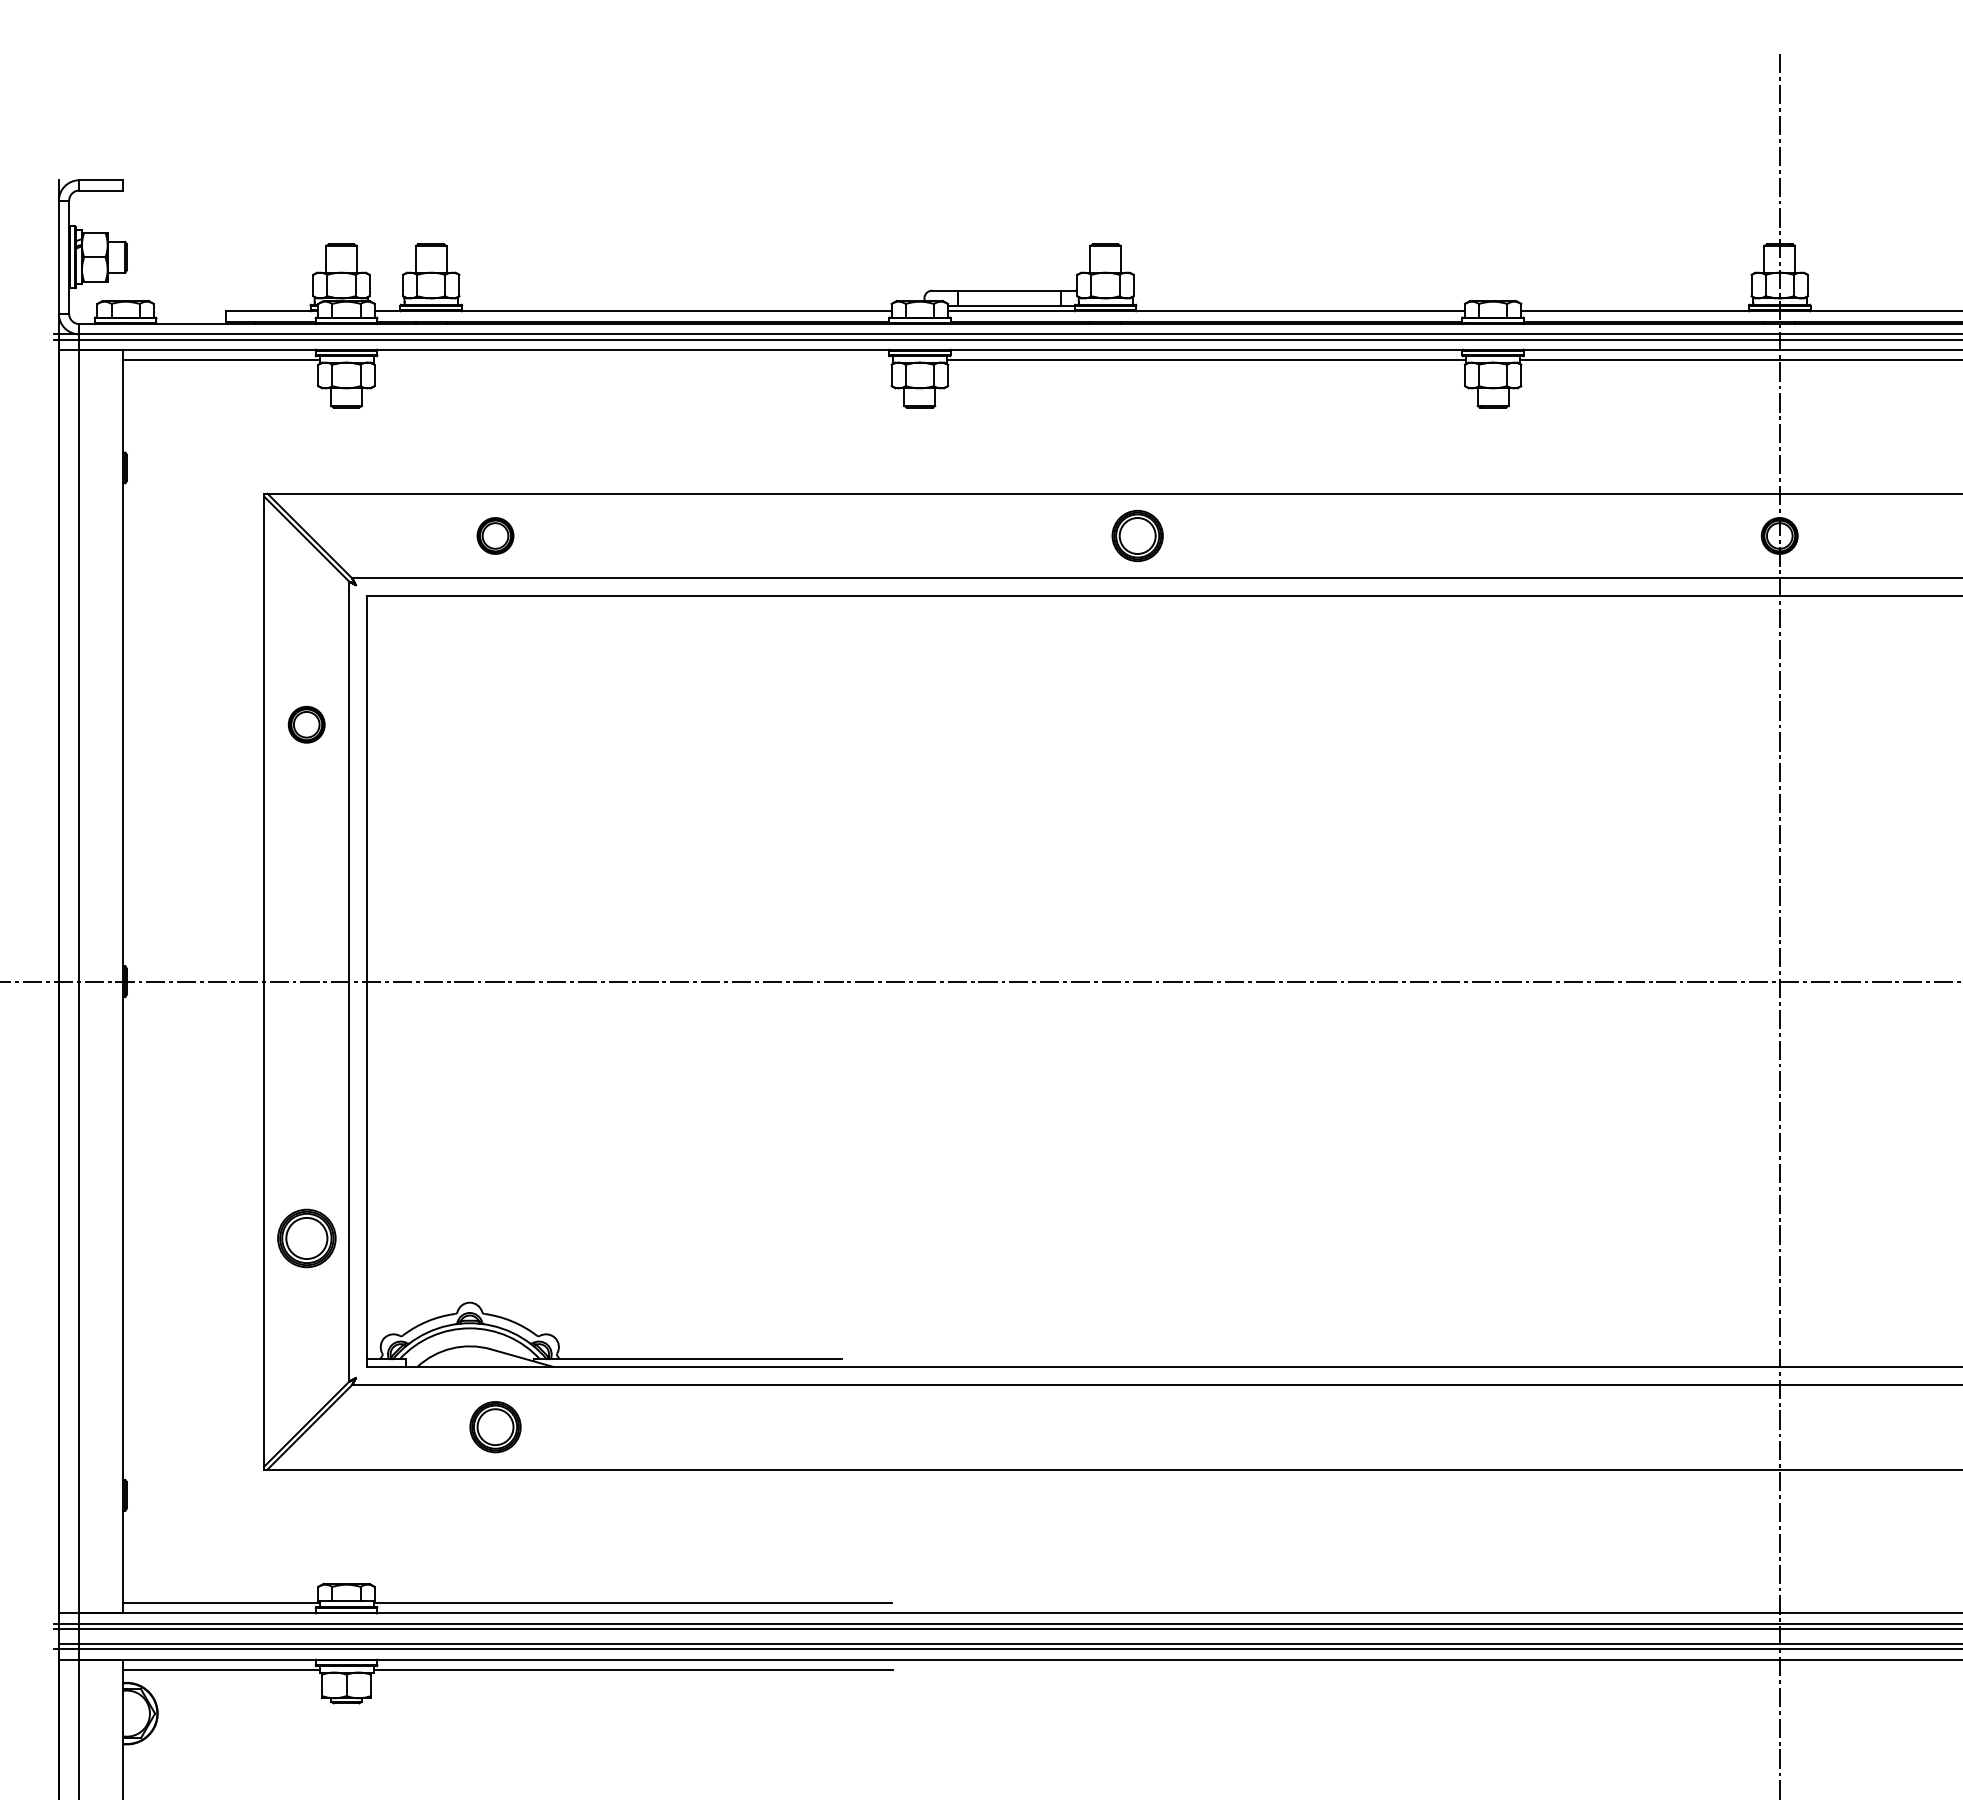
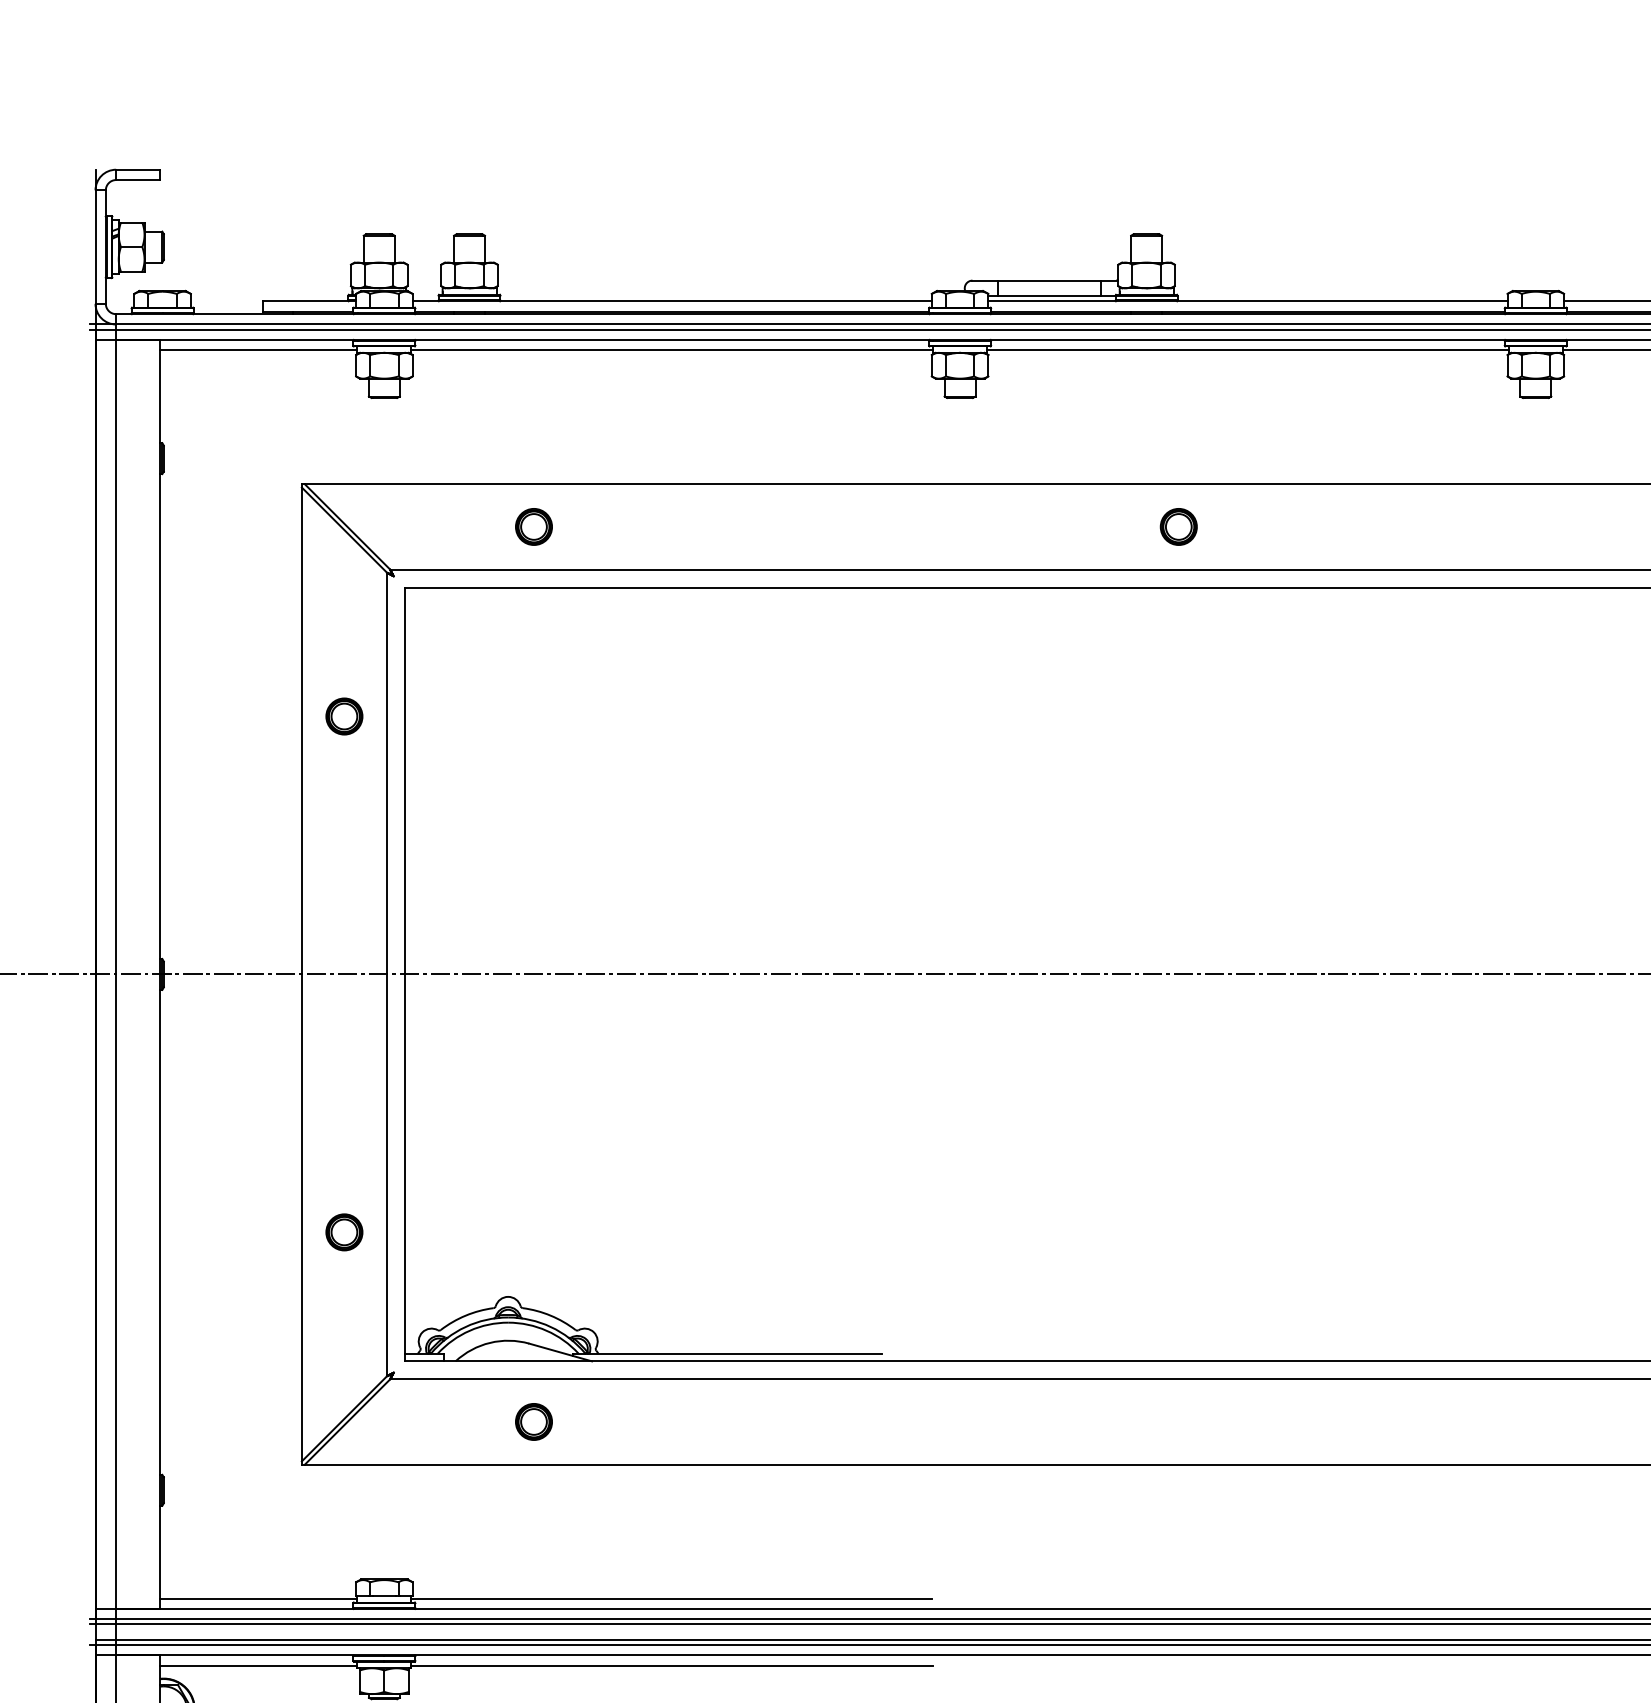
line: (632, 360) -> (671, 350), added
part: (1137, 535) -> (1178, 526), size x0.71
part: (306, 1238) -> (344, 1232), size x0.62
part: (495, 1427) -> (533, 1422), size x0.71

